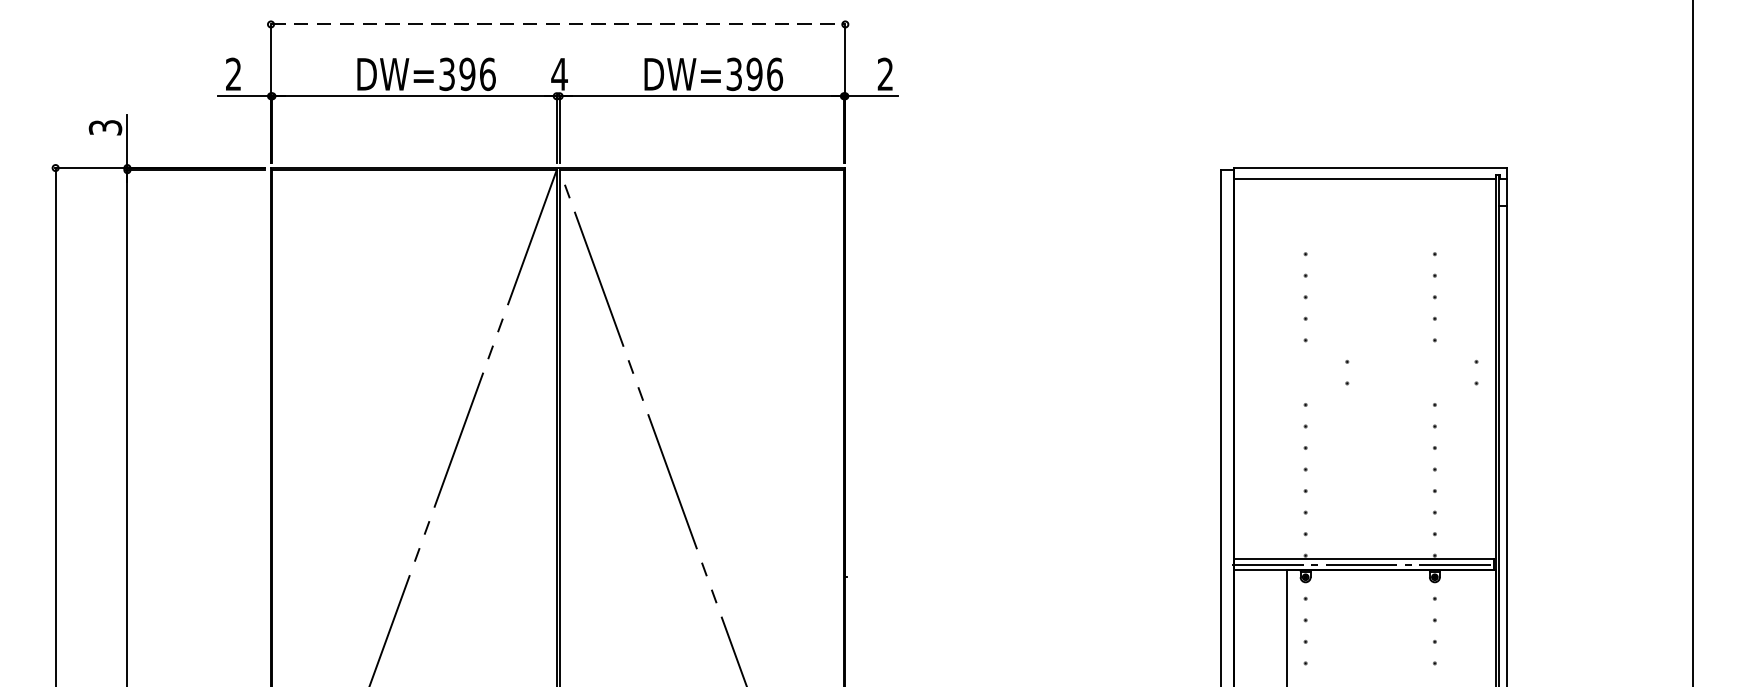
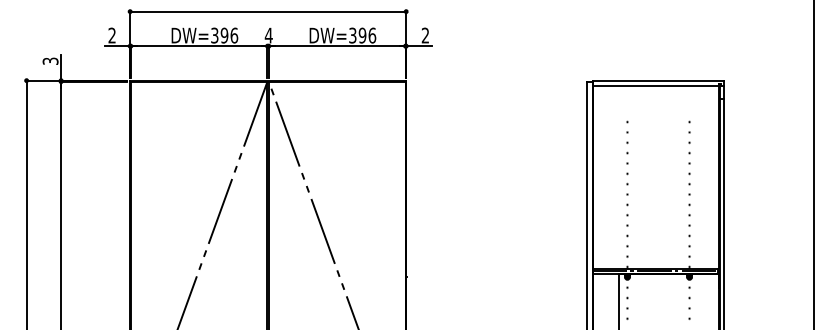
line: (558, 24) -> (268, 11), dashed -> solid
part: (1347, 371) -> (627, 178), moved
part: (1476, 371) -> (689, 178), moved

